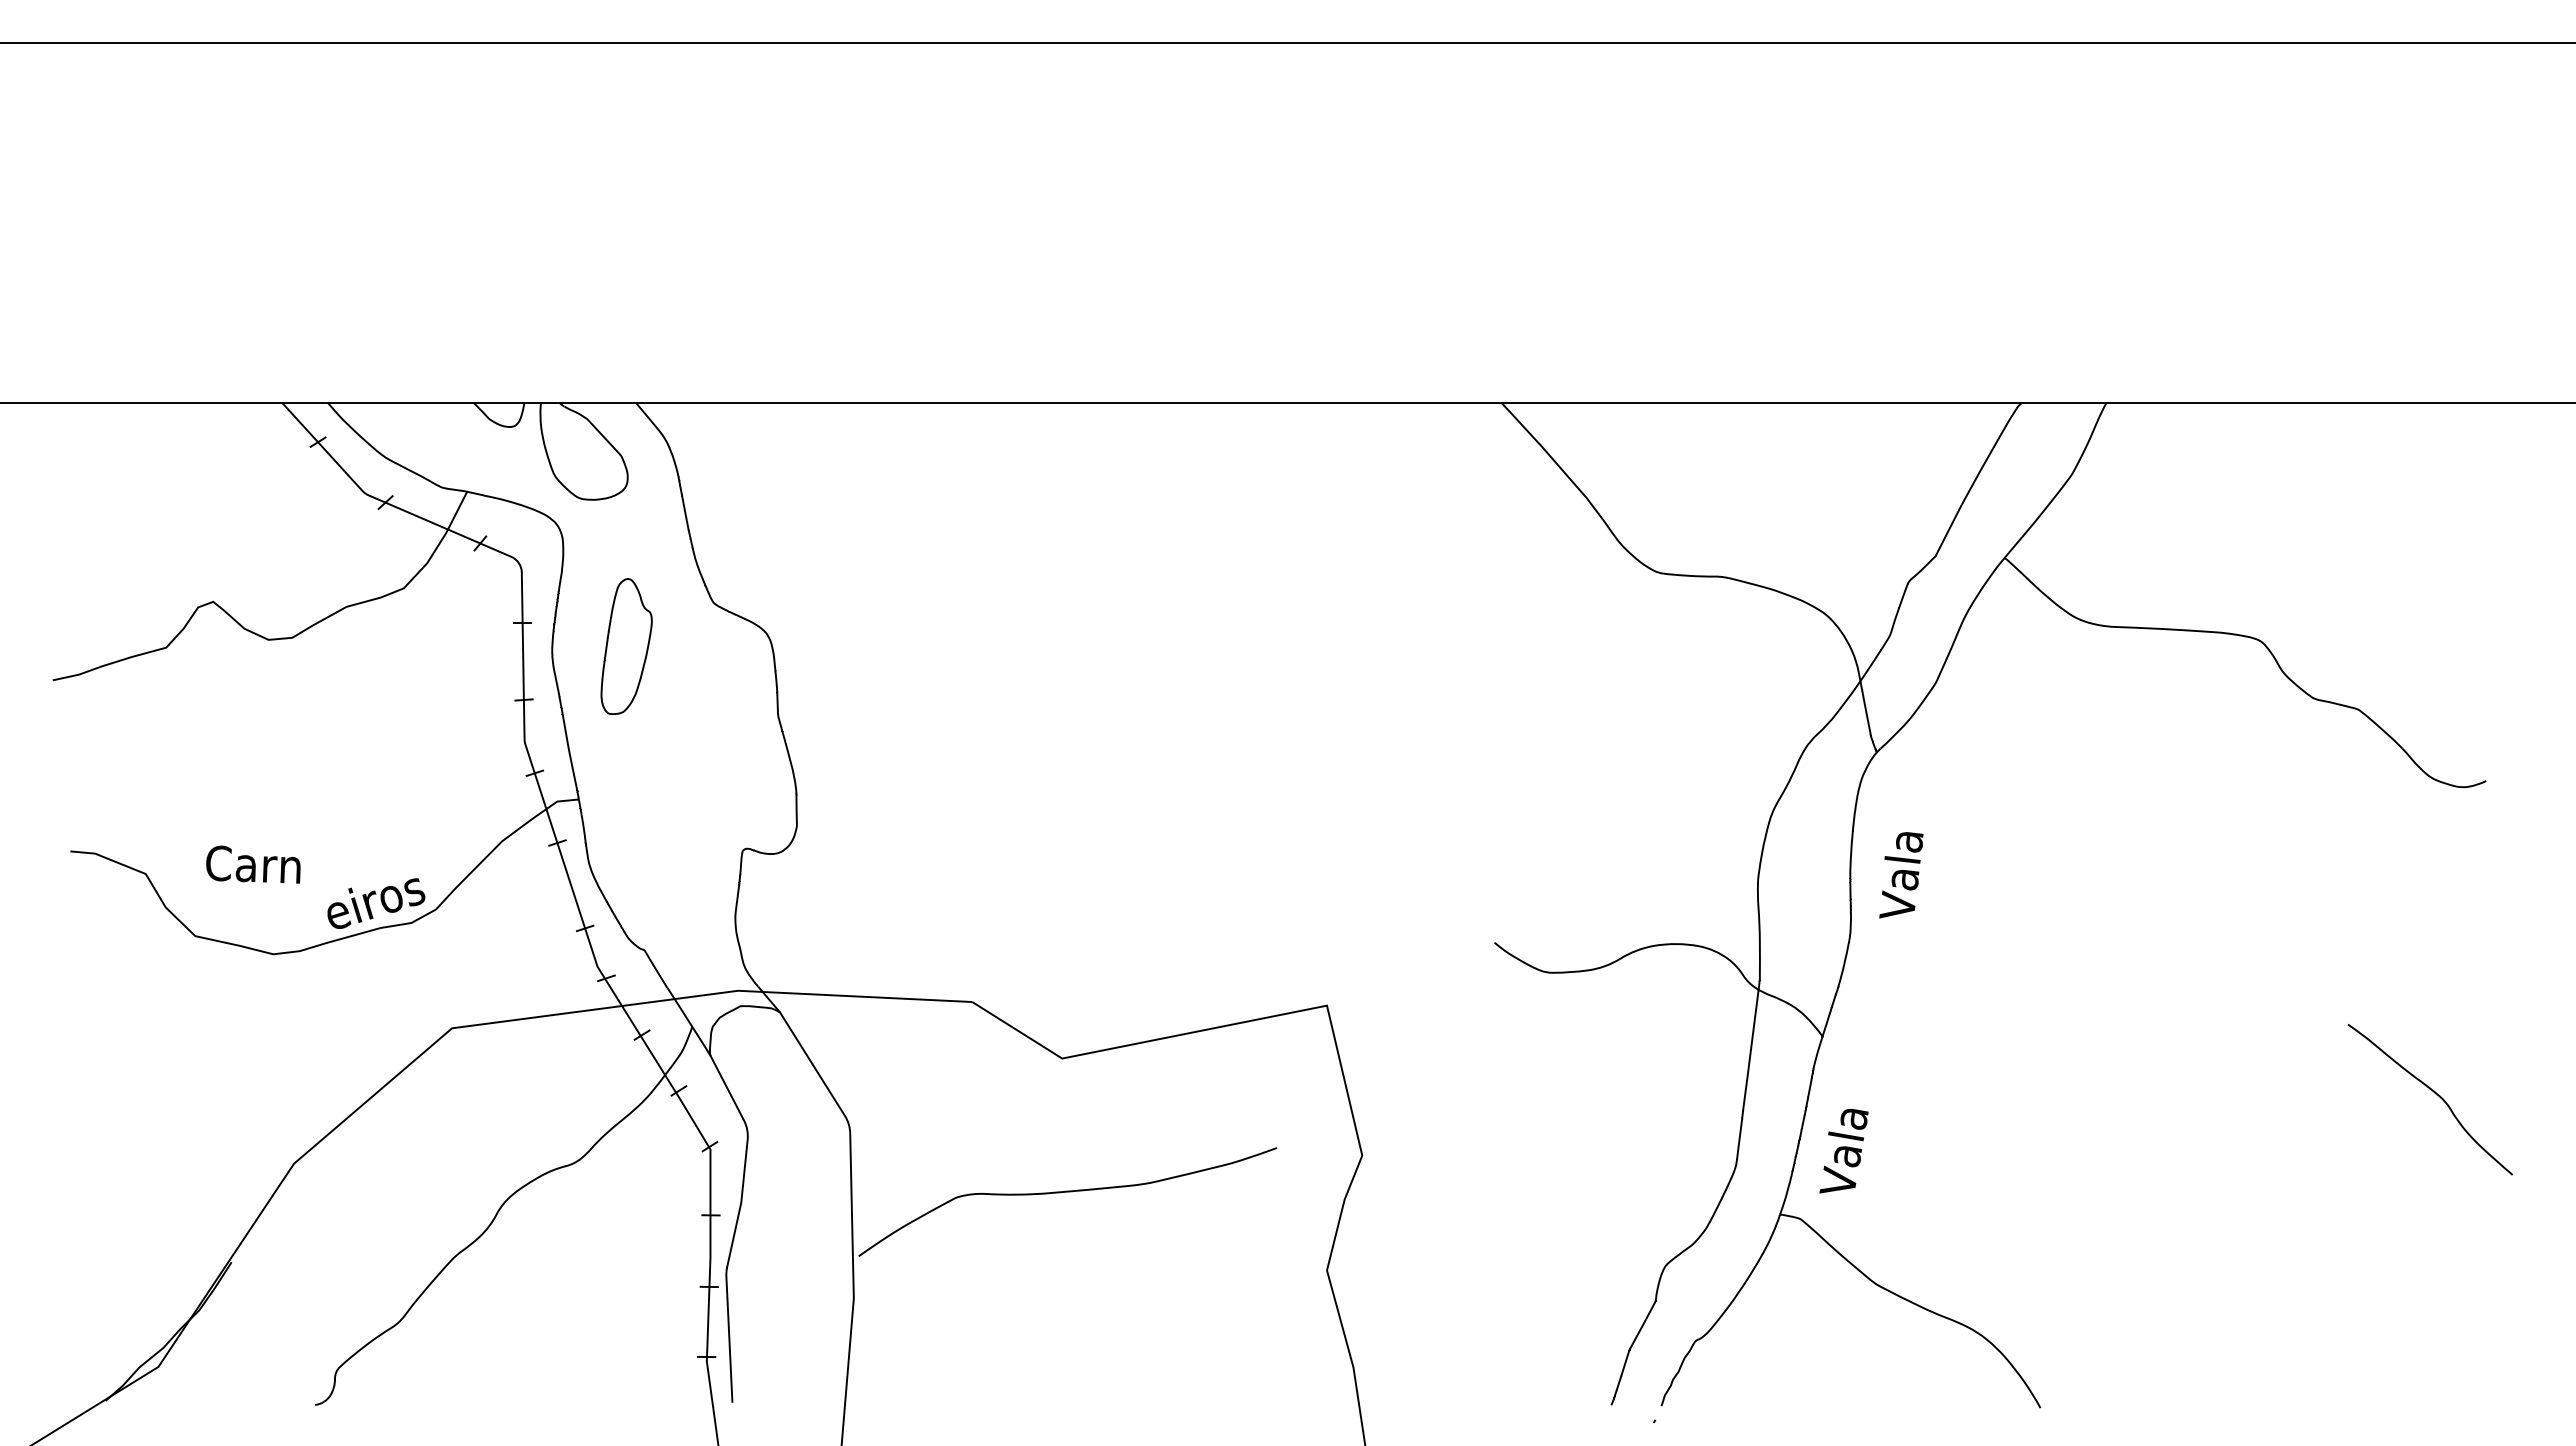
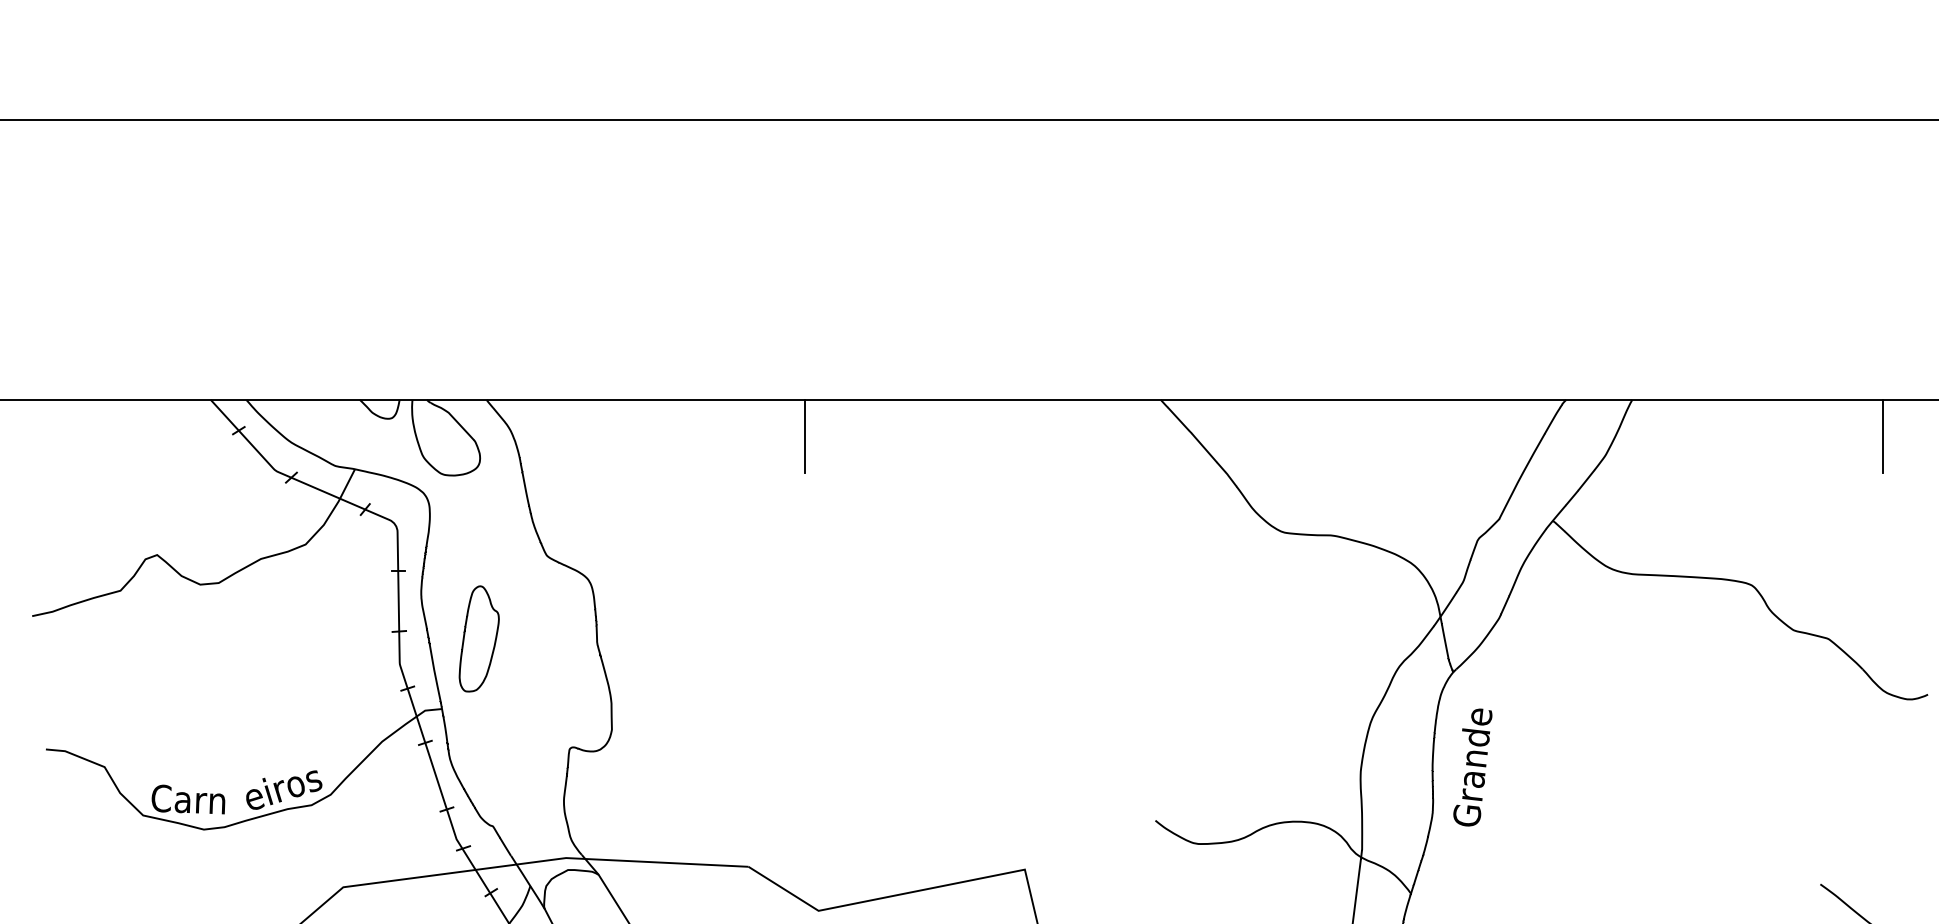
line: (1044, 449) -> (804, 436), added
line: (2428, 449) -> (1883, 436), added
part: (626, 646) -> (479, 638), moved
text: (253, 864) -> (188, 799), moved
text: (1901, 874) -> (1472, 767), Vala -> Grande

